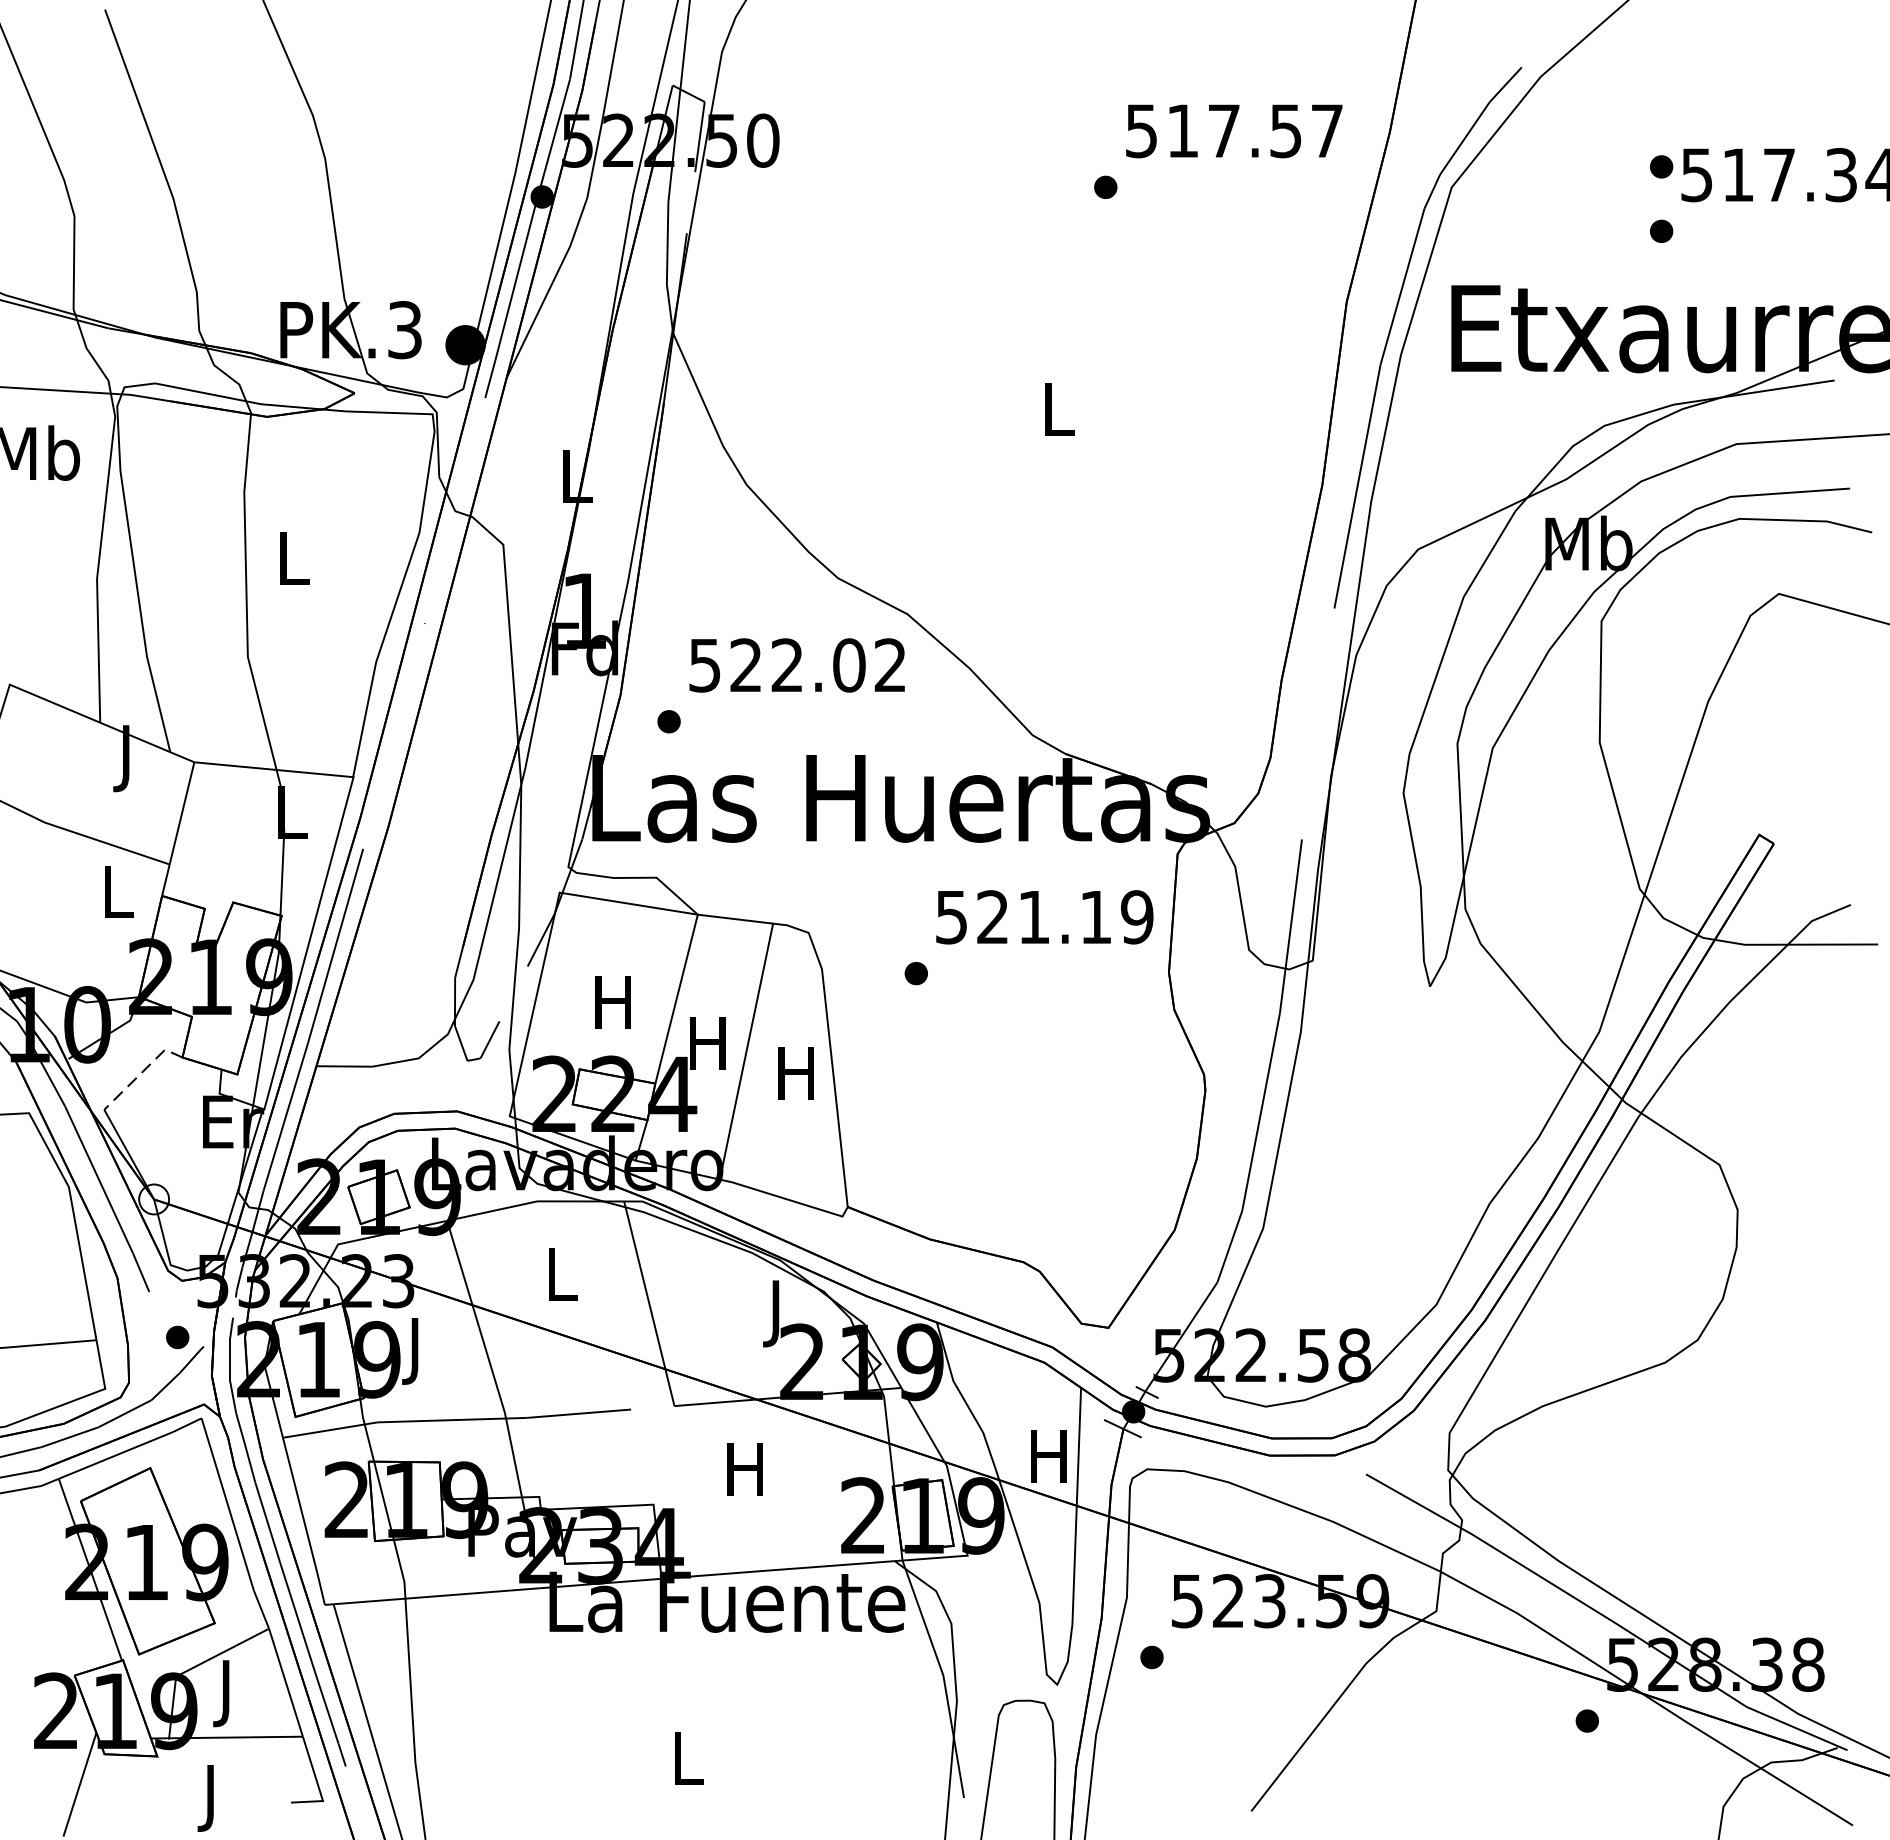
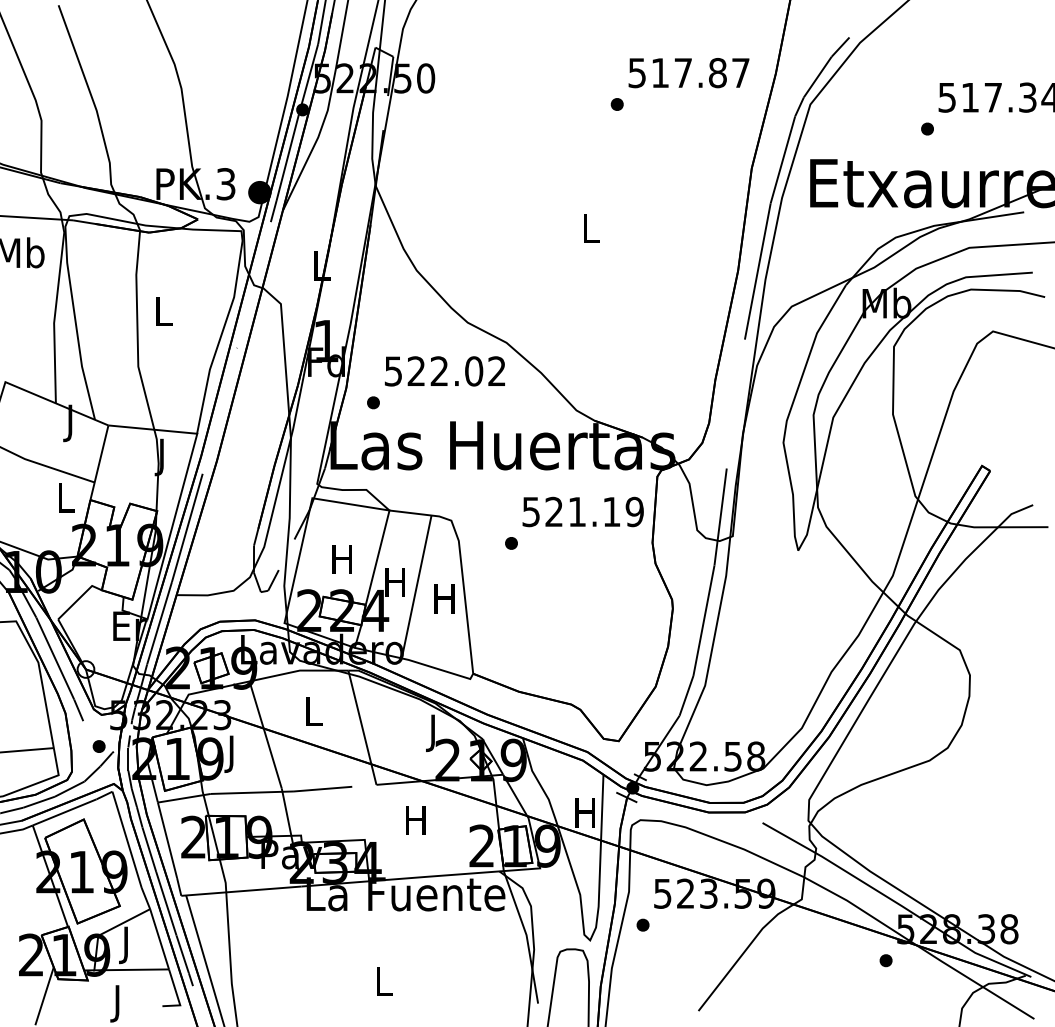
text: (1285, 131) -> (717, 73), 517.57 -> 517.87
part: (1661, 165) -> (927, 92), removed
text: (291, 819) -> (162, 457), L -> J
line: (142, 1072) -> (79, 598), dashed -> solid

